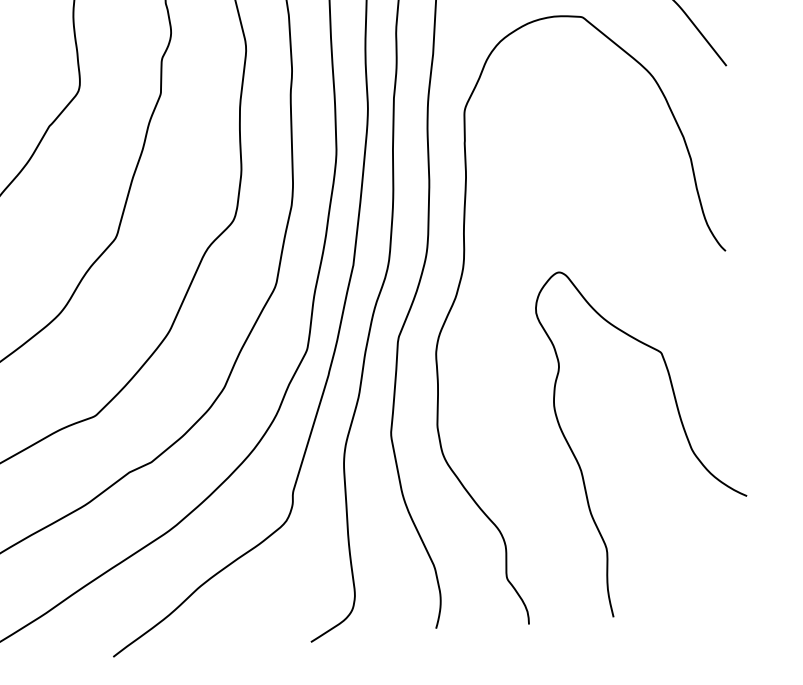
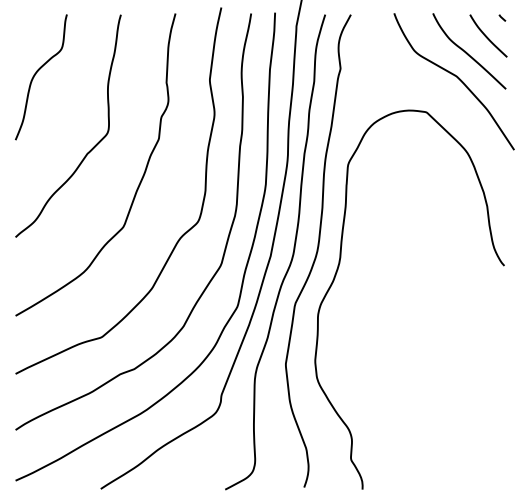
curve: (680, 425) -> (467, 372), removed

